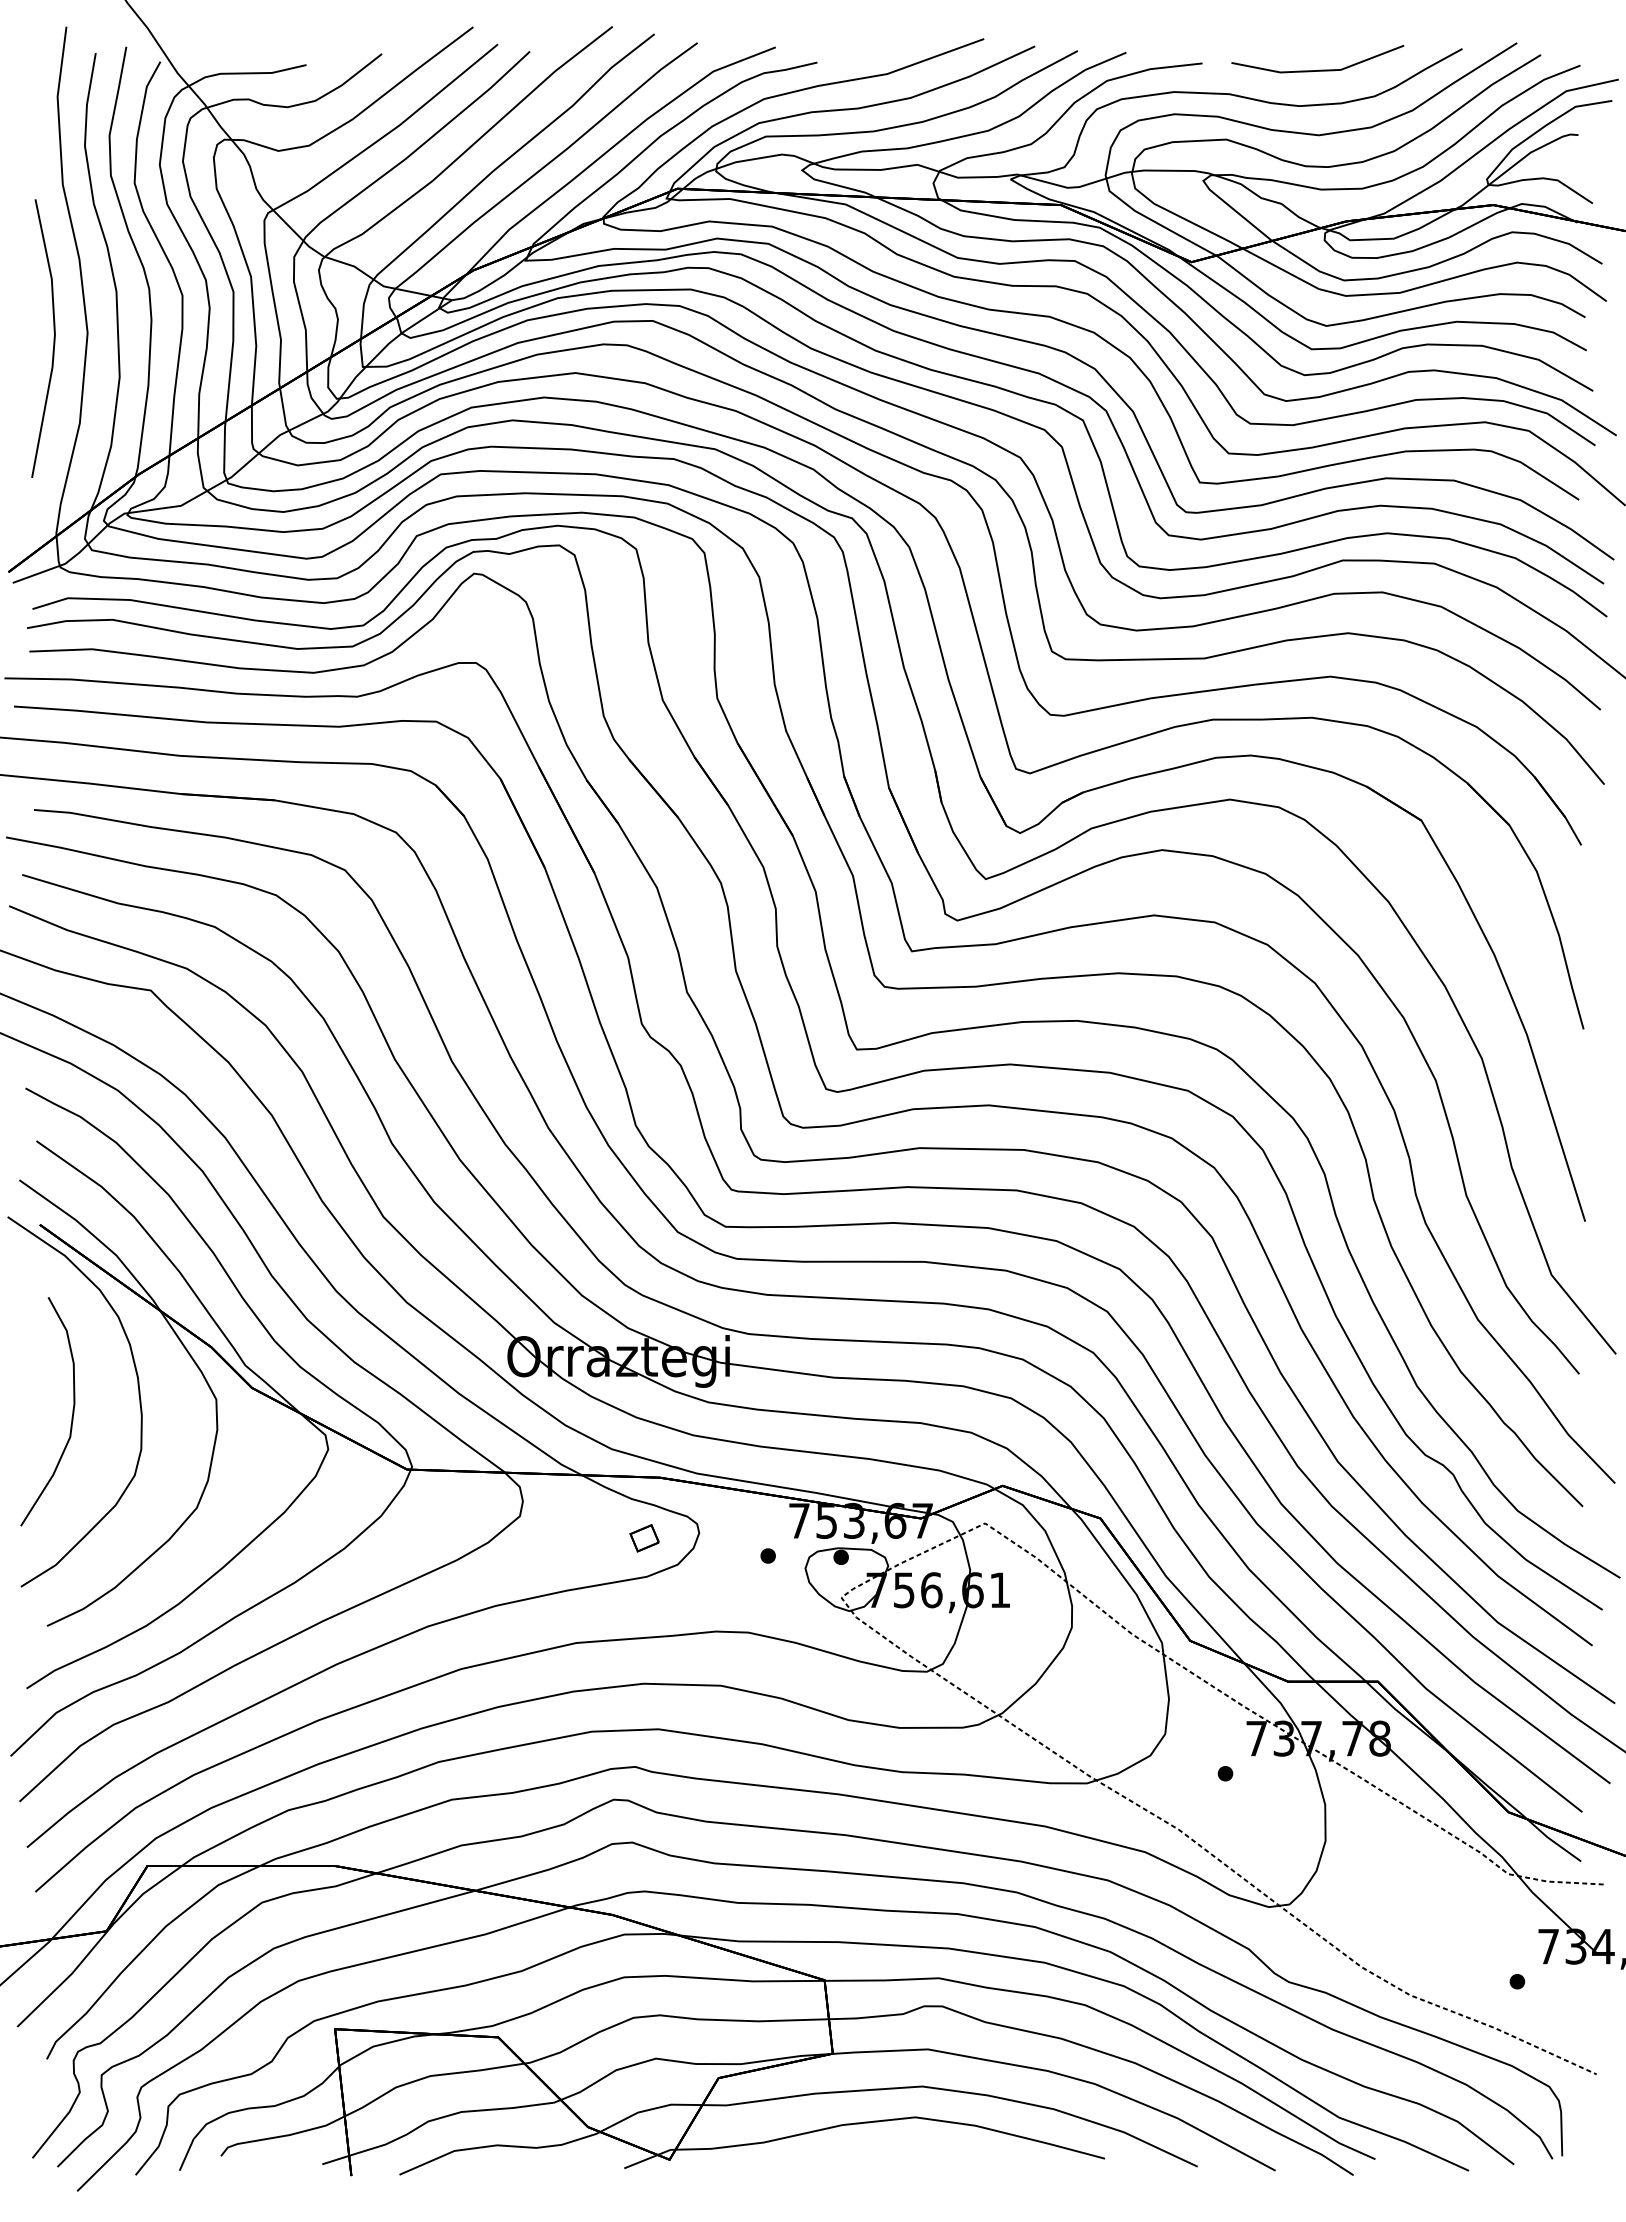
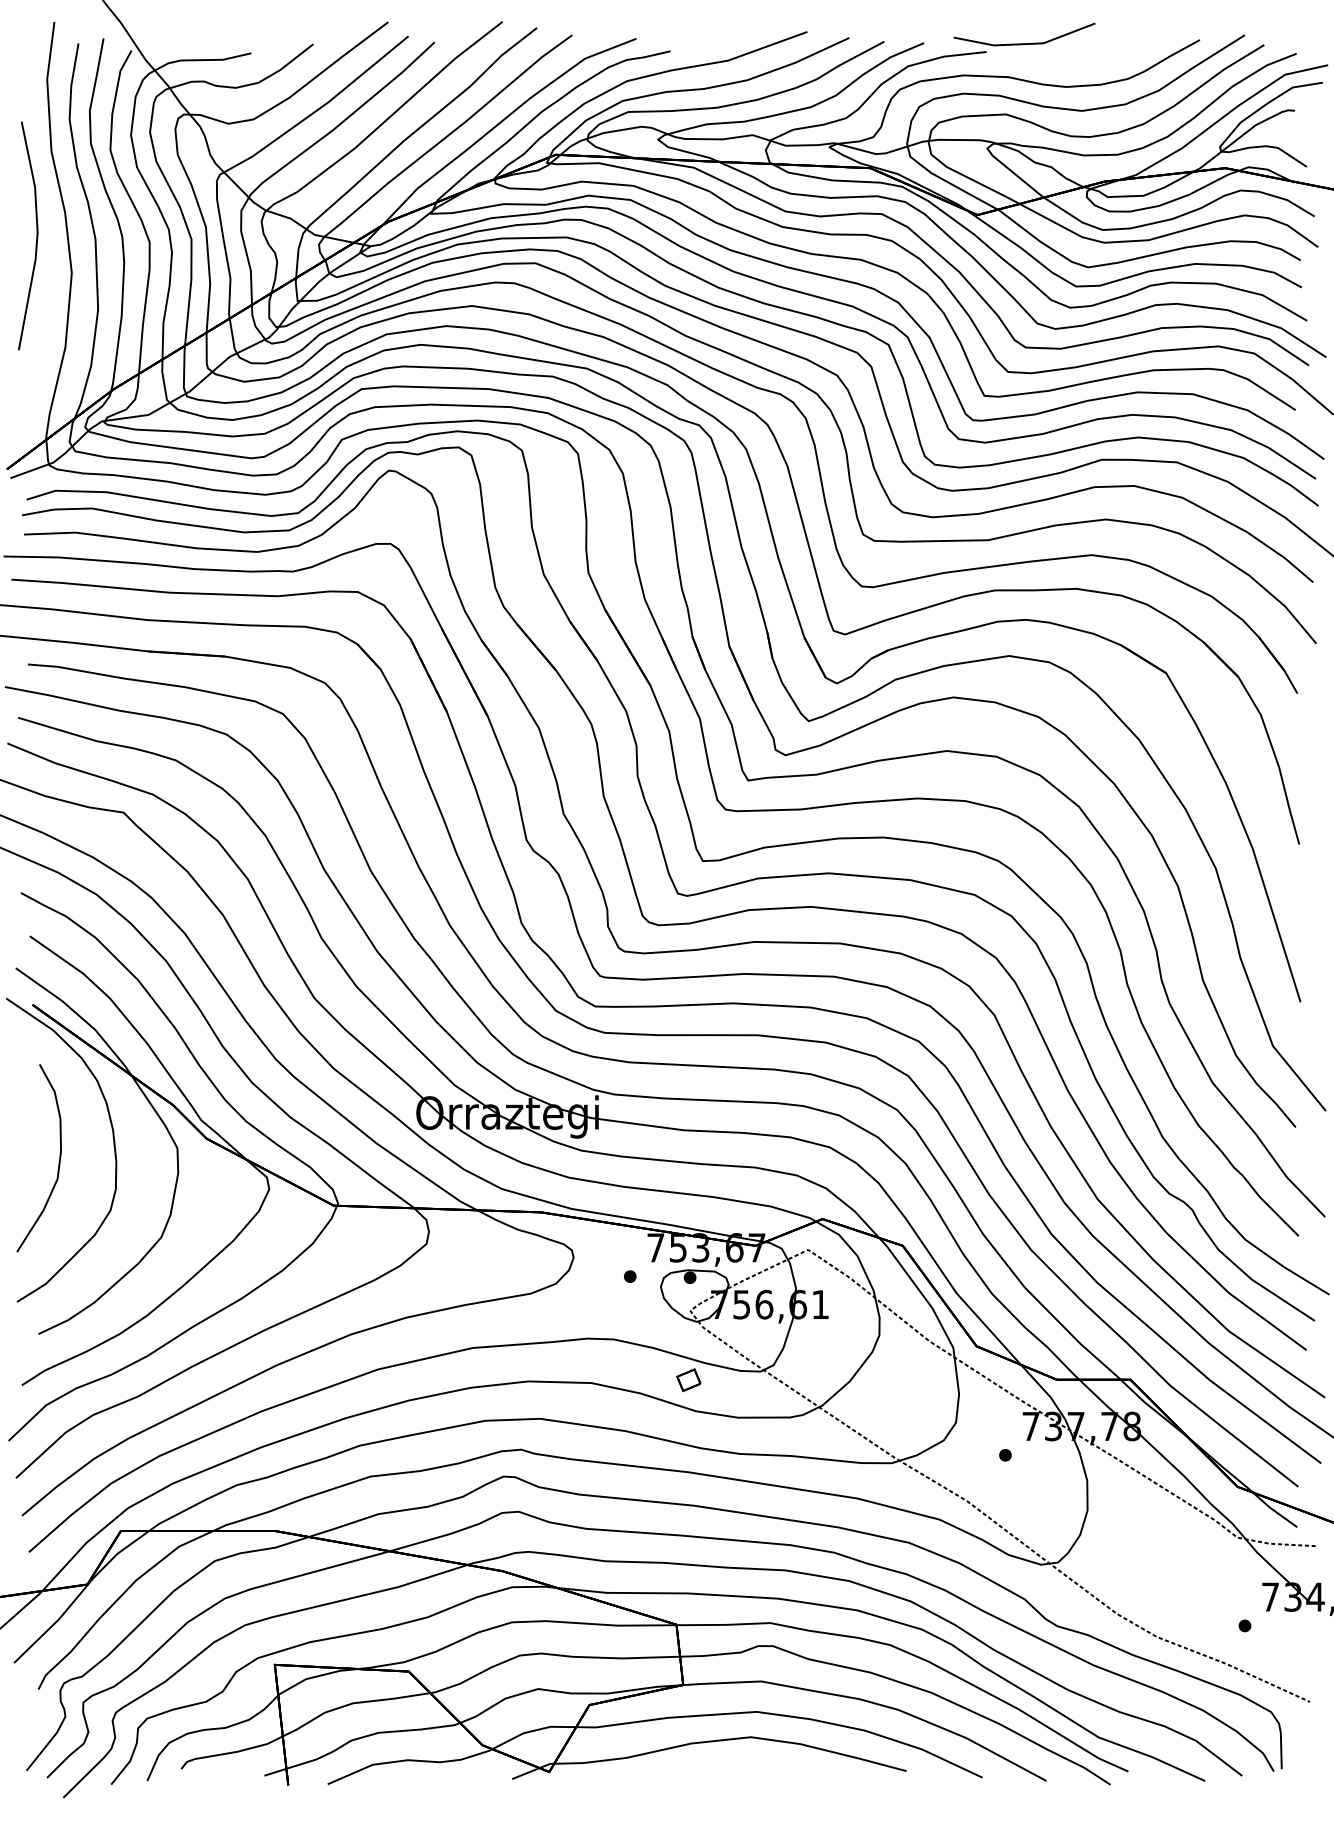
line: (1319, 69) -> (1025, 43), moved
line: (53, 338) -> (36, 235), moved
part: (644, 1538) -> (688, 1380), moved

